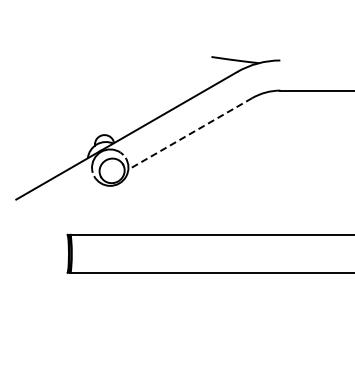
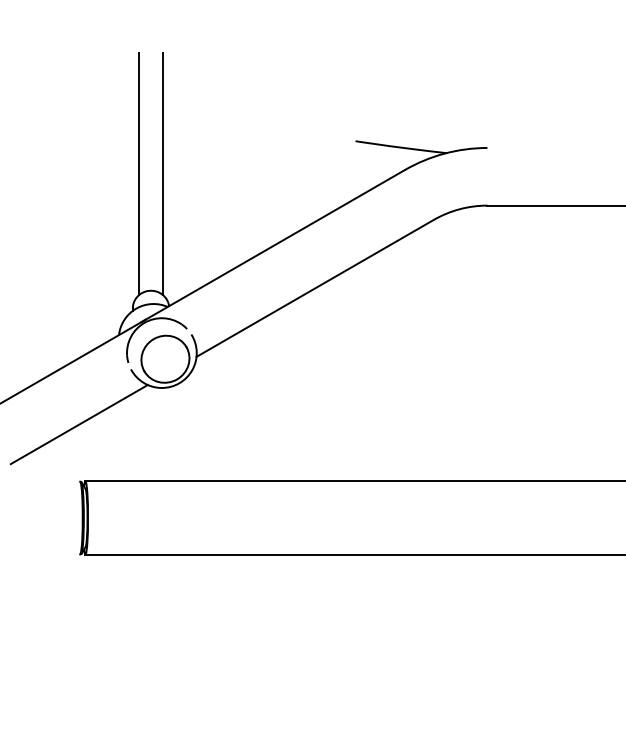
line: (98, 73) -> (139, 172), added
line: (110, 73) -> (162, 172), added
line: (189, 134) -> (313, 289), dashed -> solid
line: (66, 204) -> (78, 423), added

